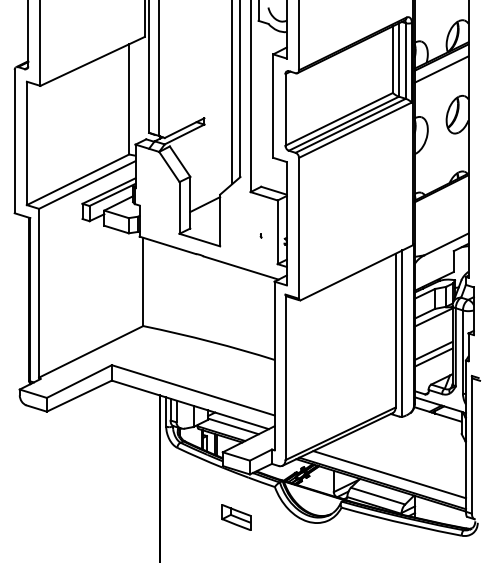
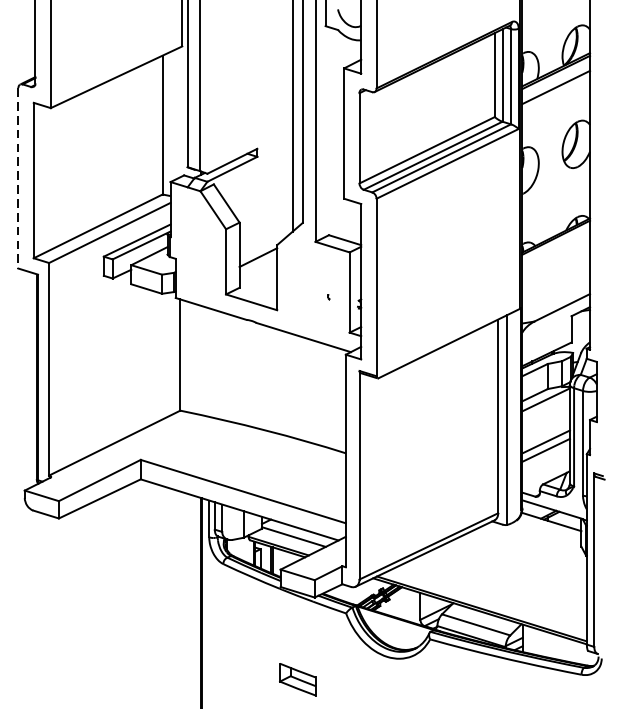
line: (14, 141) -> (18, 178), solid -> dashed
line: (389, 474) -> (490, 597), removed
part: (236, 517) -> (297, 679), moved

